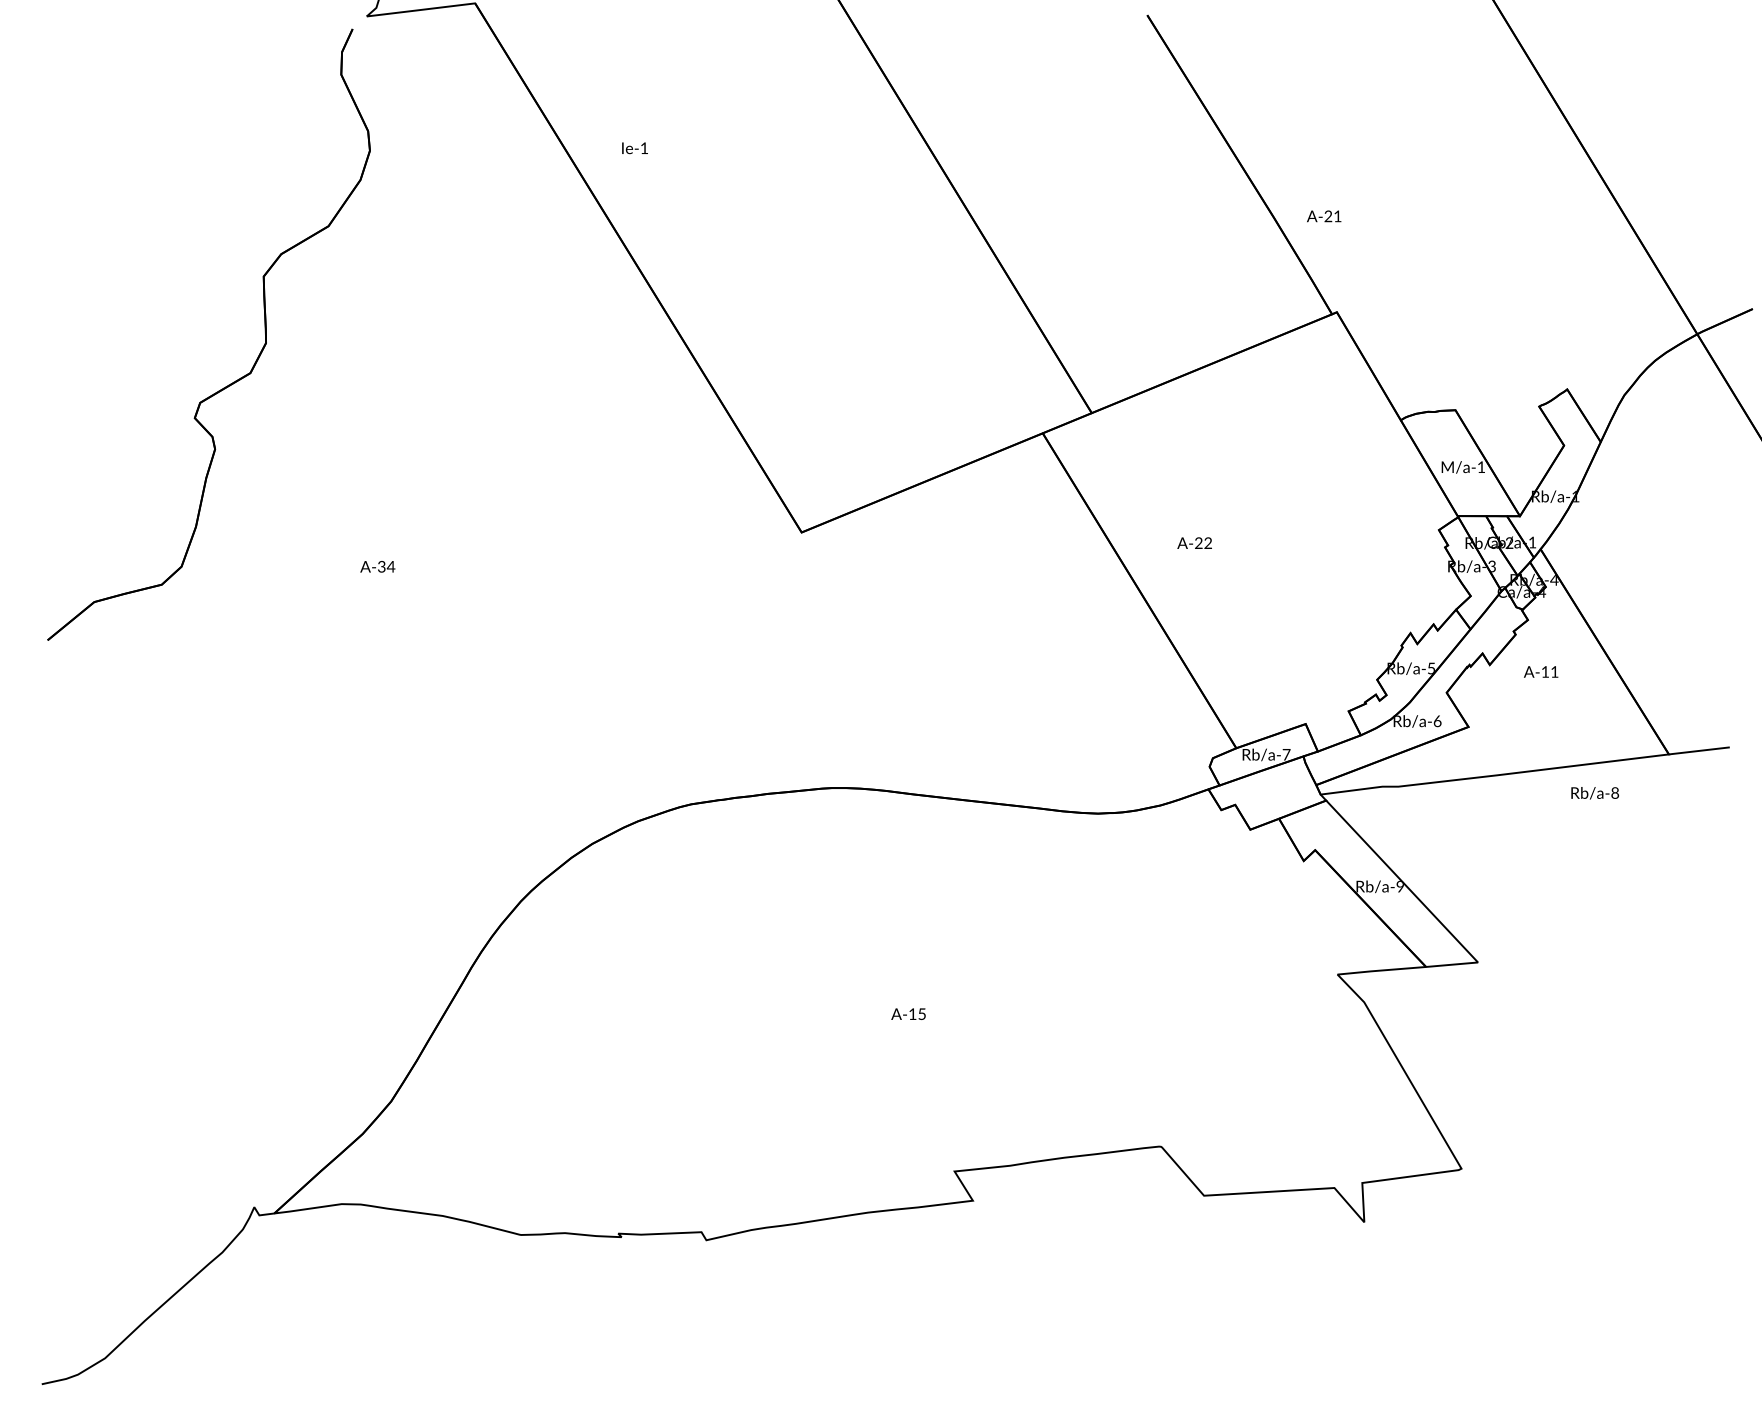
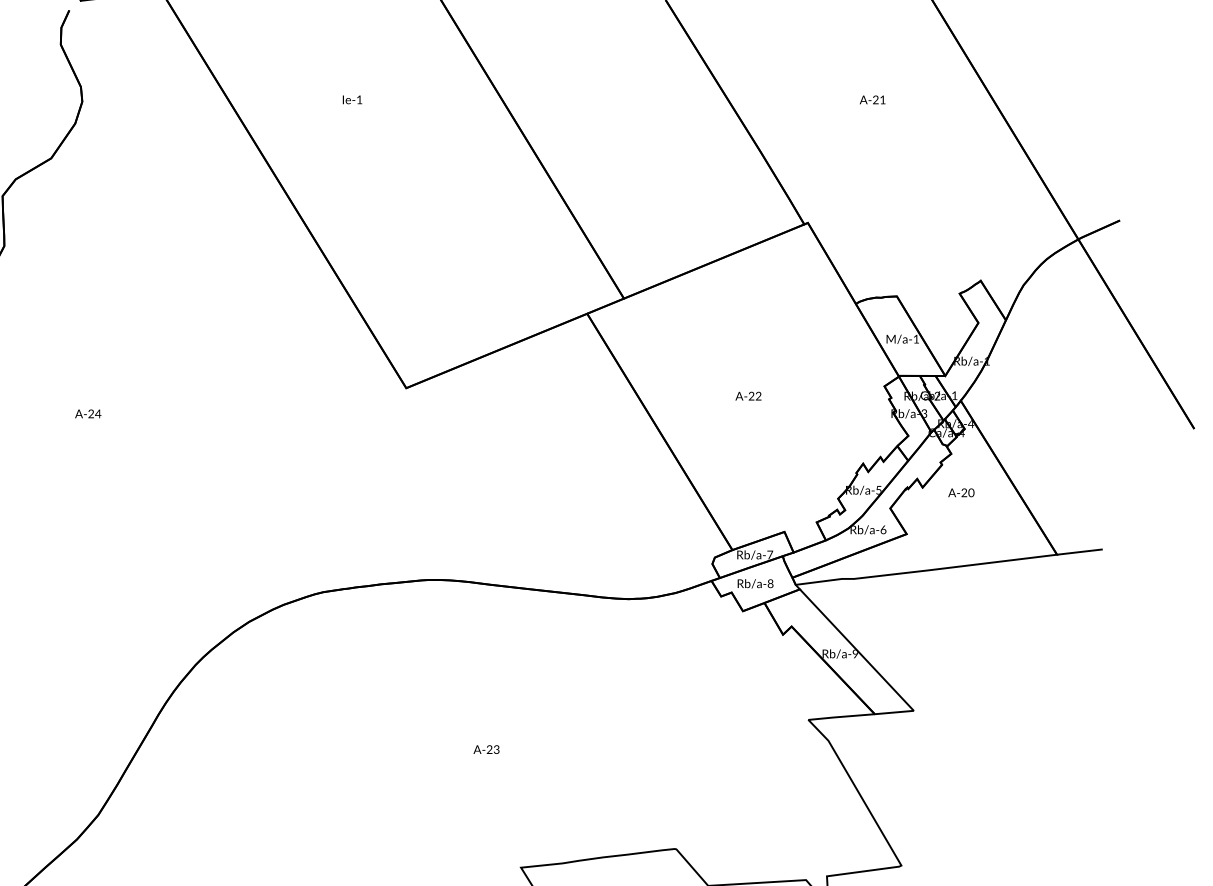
text: (634, 148) -> (352, 100), moved
text: (1324, 216) -> (872, 100), moved
text: (1194, 542) -> (748, 395), moved
text: (381, 568) -> (90, 415), A-34 -> A-24
text: (1549, 671) -> (967, 492), A-11 -> A-20
text: (1594, 793) -> (755, 584), moved
text: (916, 1013) -> (492, 749), A-15 -> A-23

